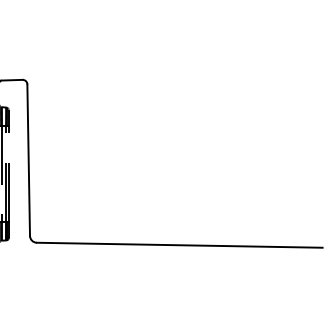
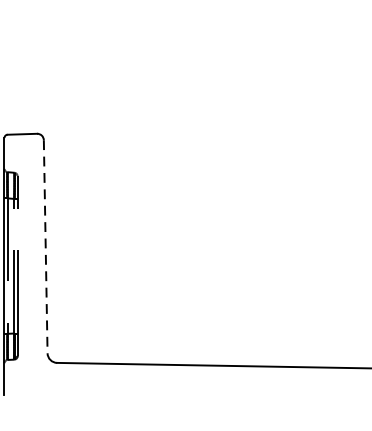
line: (28, 160) -> (45, 247), solid -> dashed

